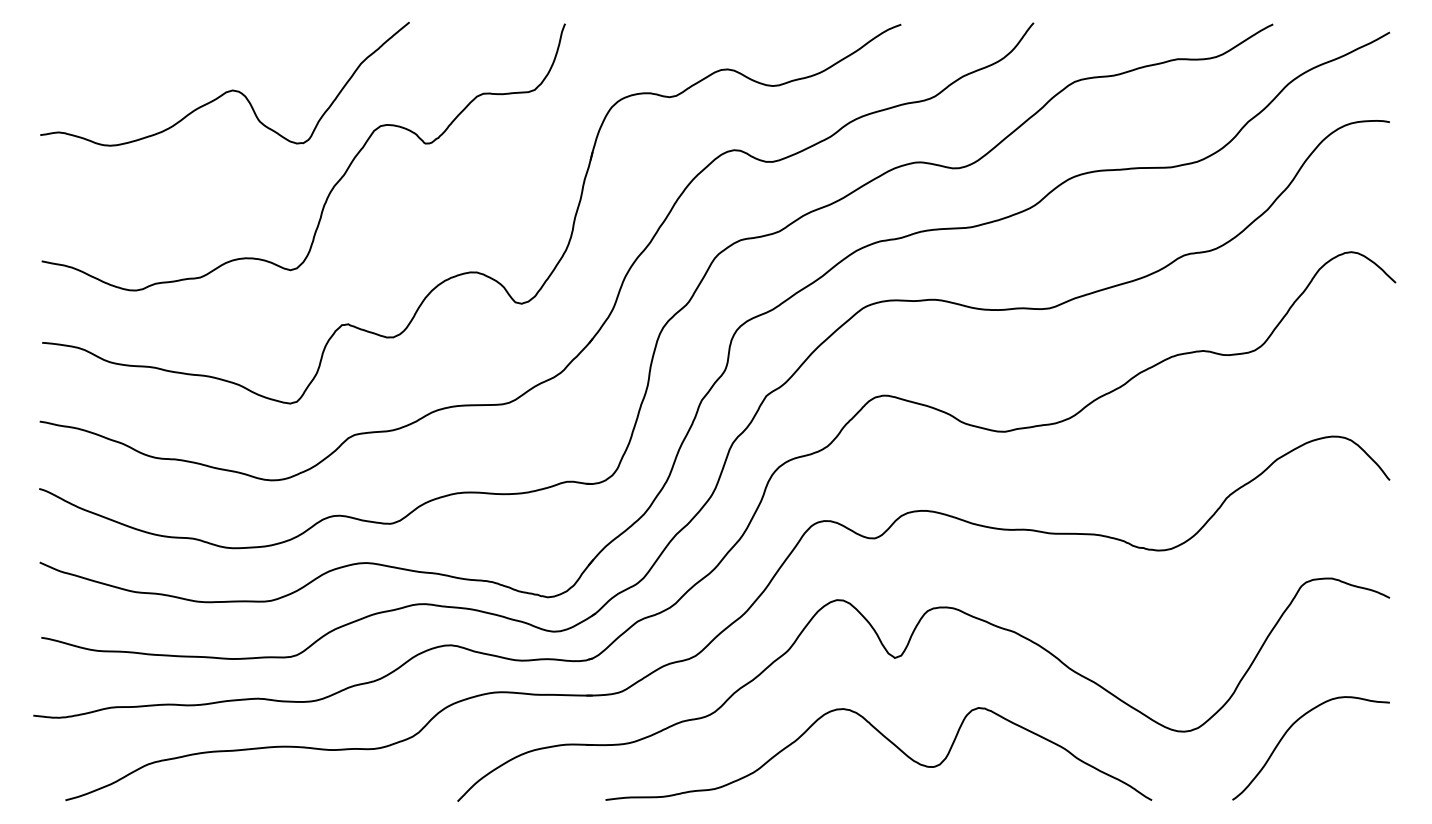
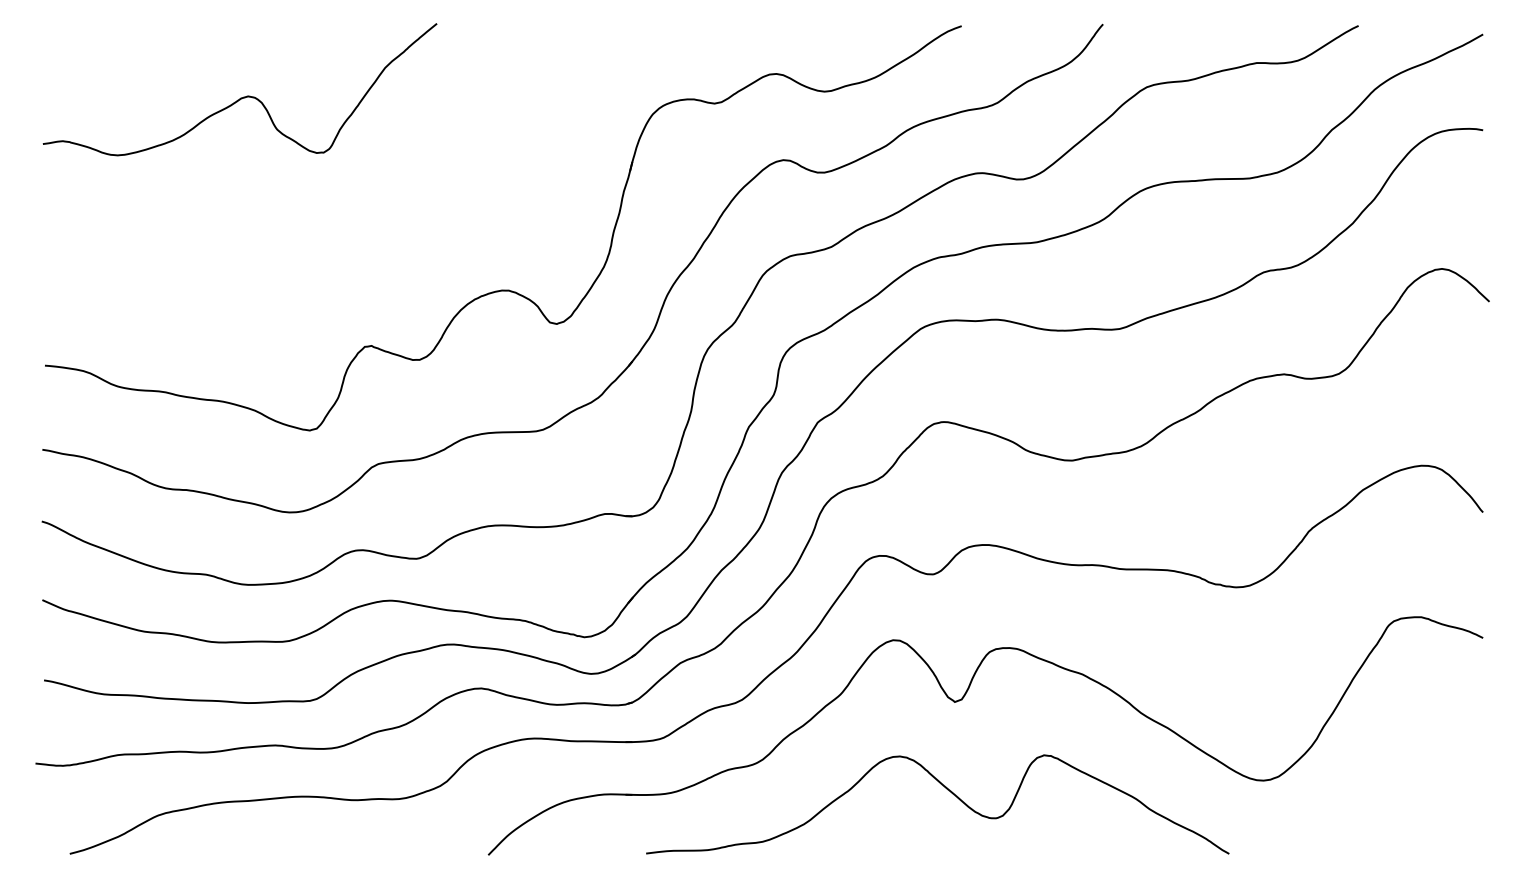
curve: (333, 185) -> (355, 197), removed
curve: (1287, 732) -> (1373, 781), removed

